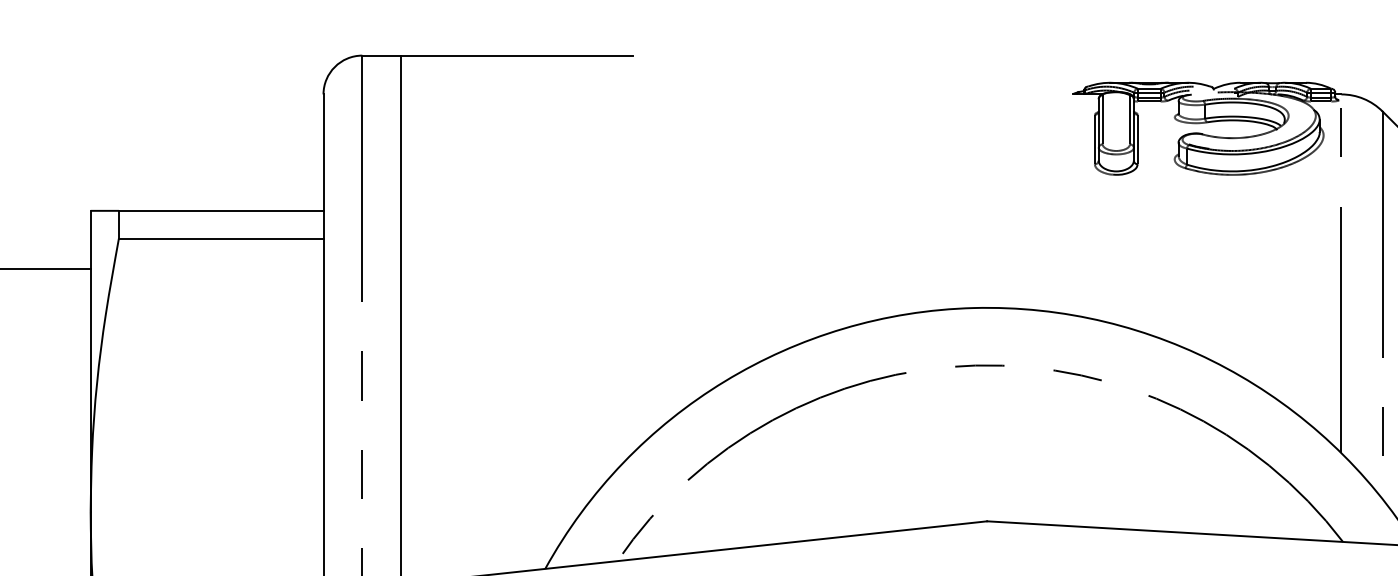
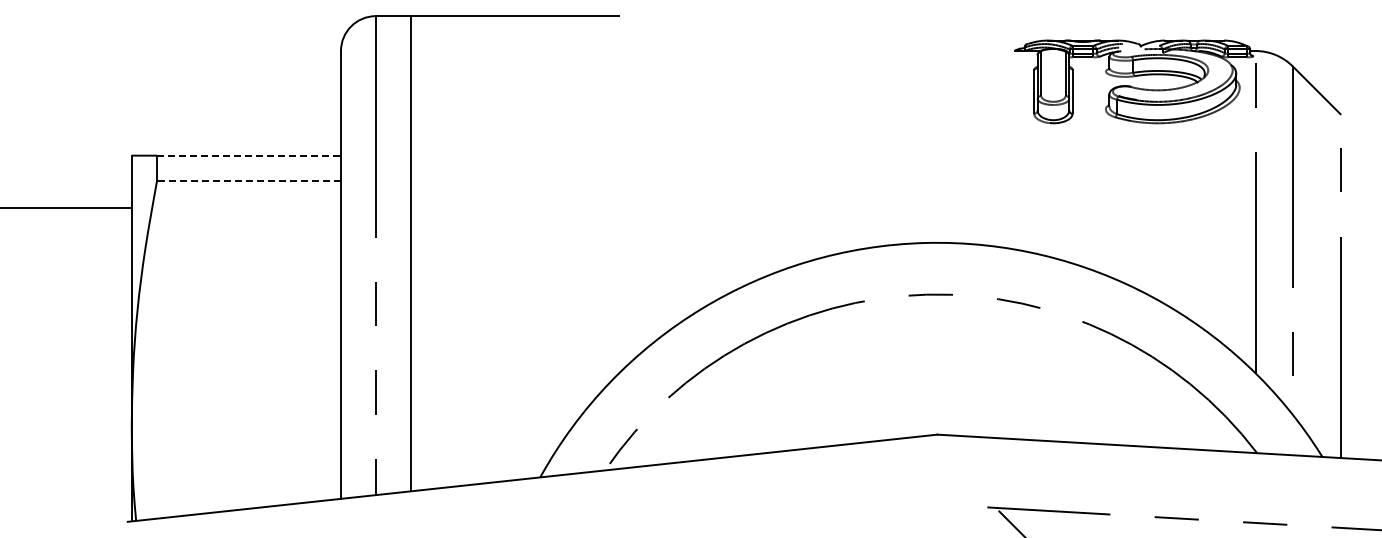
line: (221, 210) -> (249, 155), solid -> dashed
line: (221, 238) -> (249, 180), solid -> dashed

